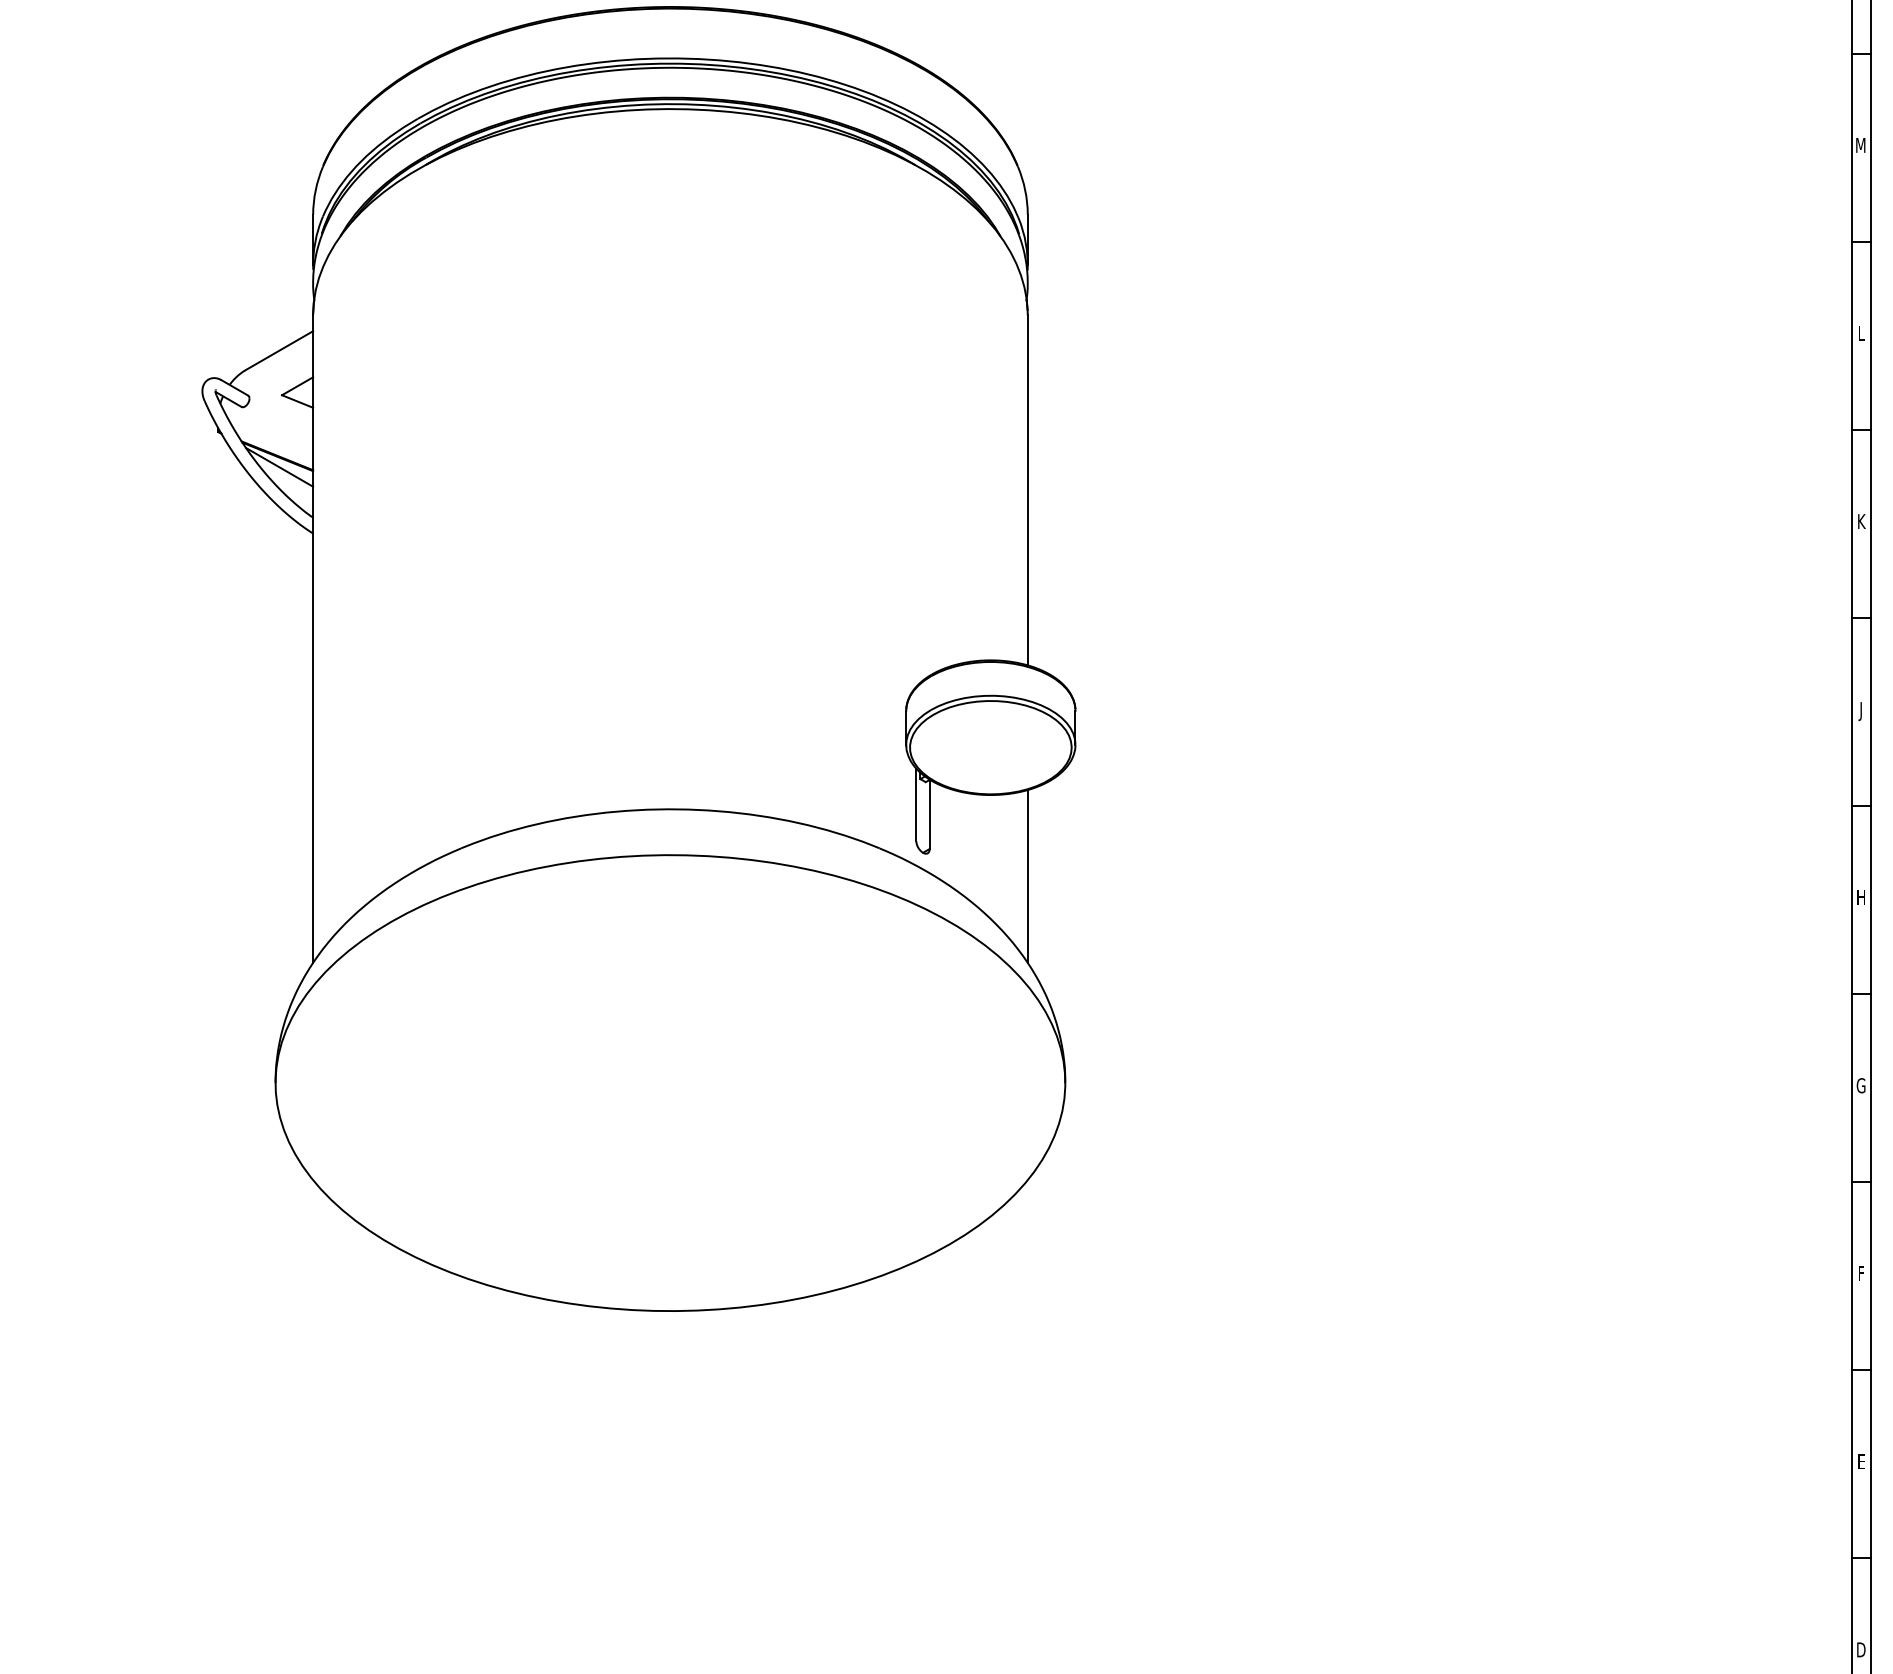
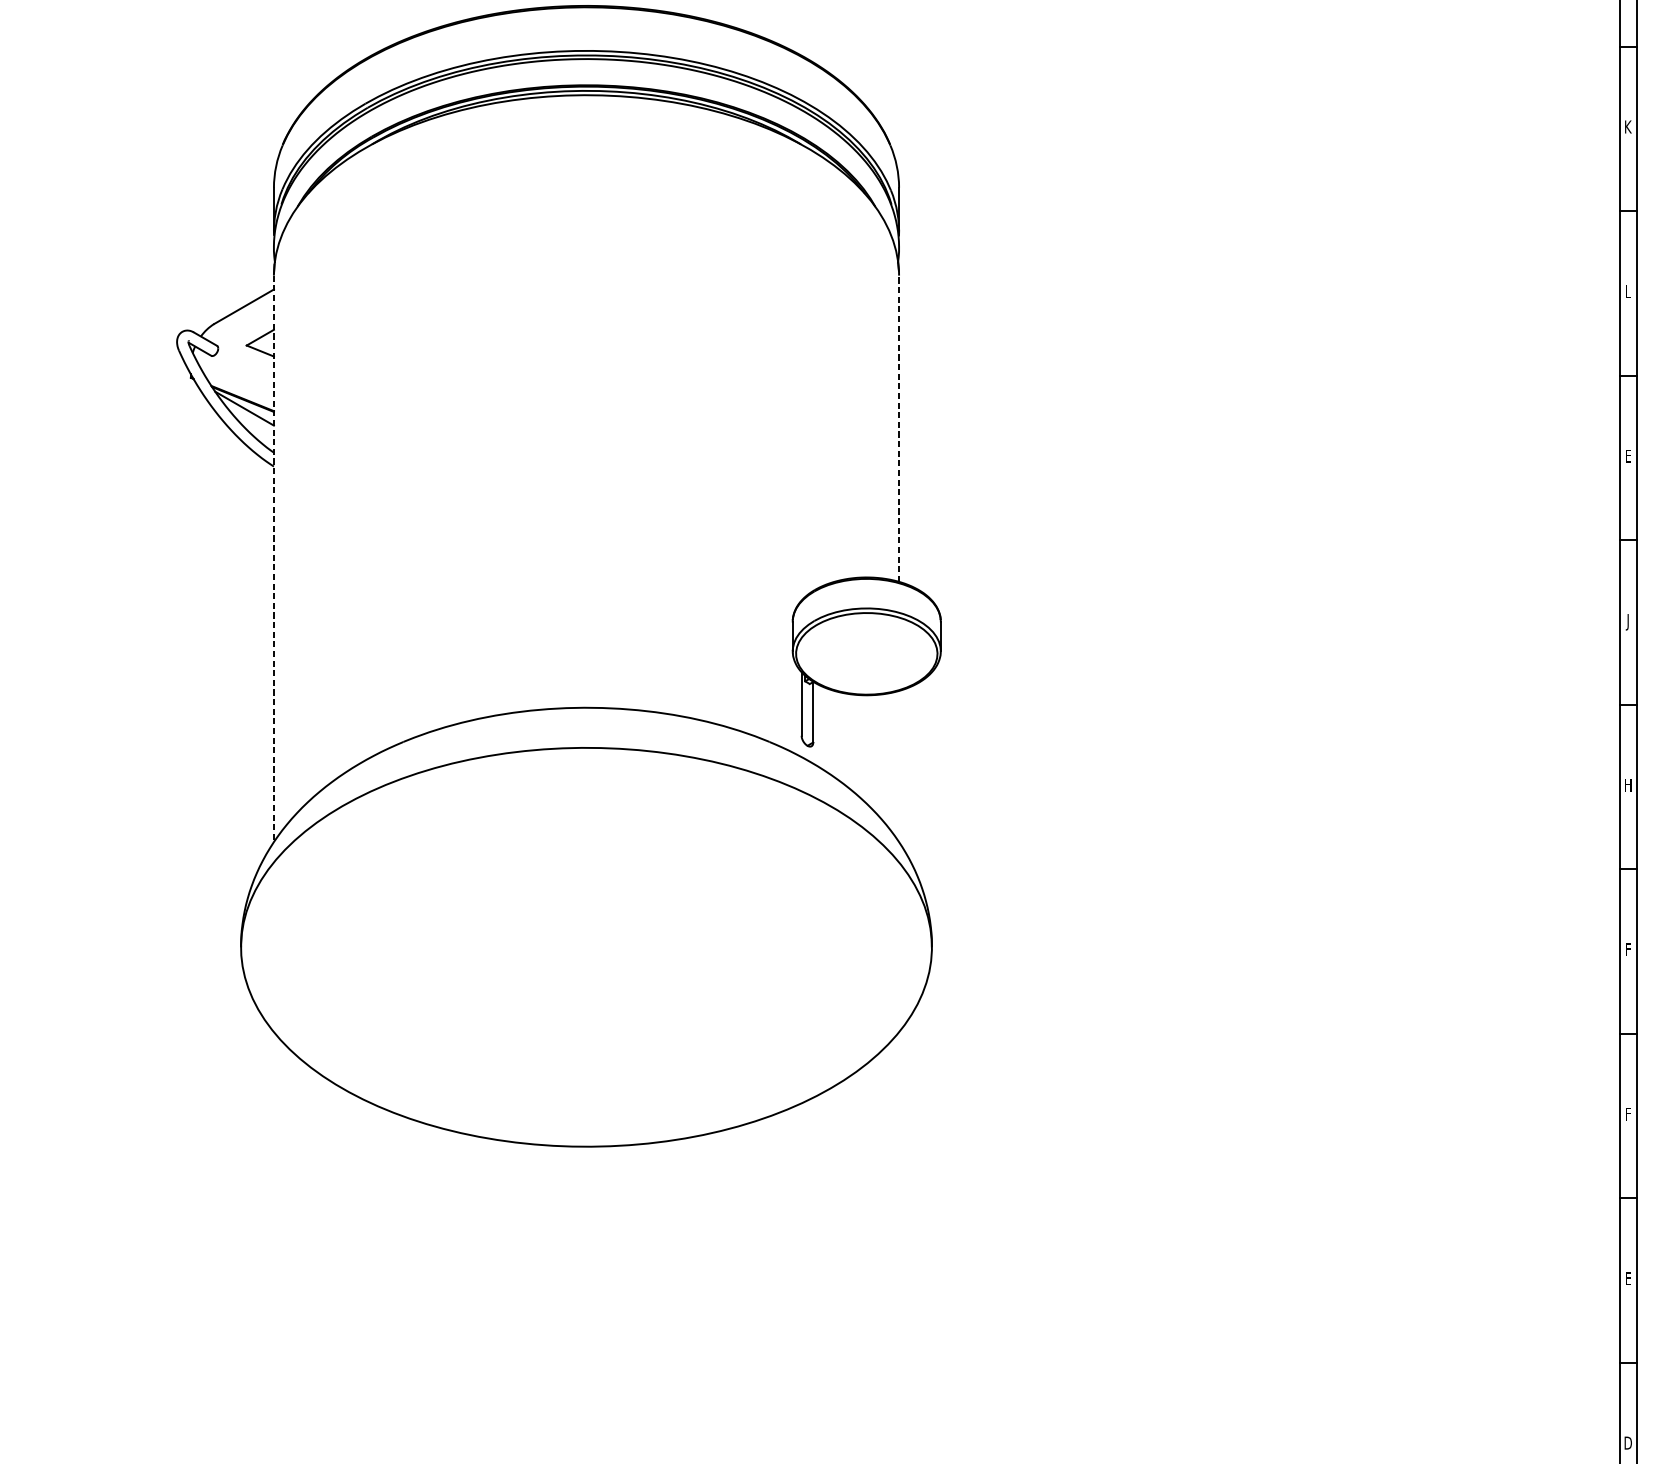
text: (1860, 145) -> (1627, 127), M -> K
line: (1027, 489) -> (898, 428), solid -> dashed
text: (1861, 521) -> (1628, 456), K -> E
line: (313, 639) -> (274, 559), solid -> dashed
line: (1027, 875) -> (898, 765), removed
text: (1860, 1085) -> (1627, 949), G -> F

